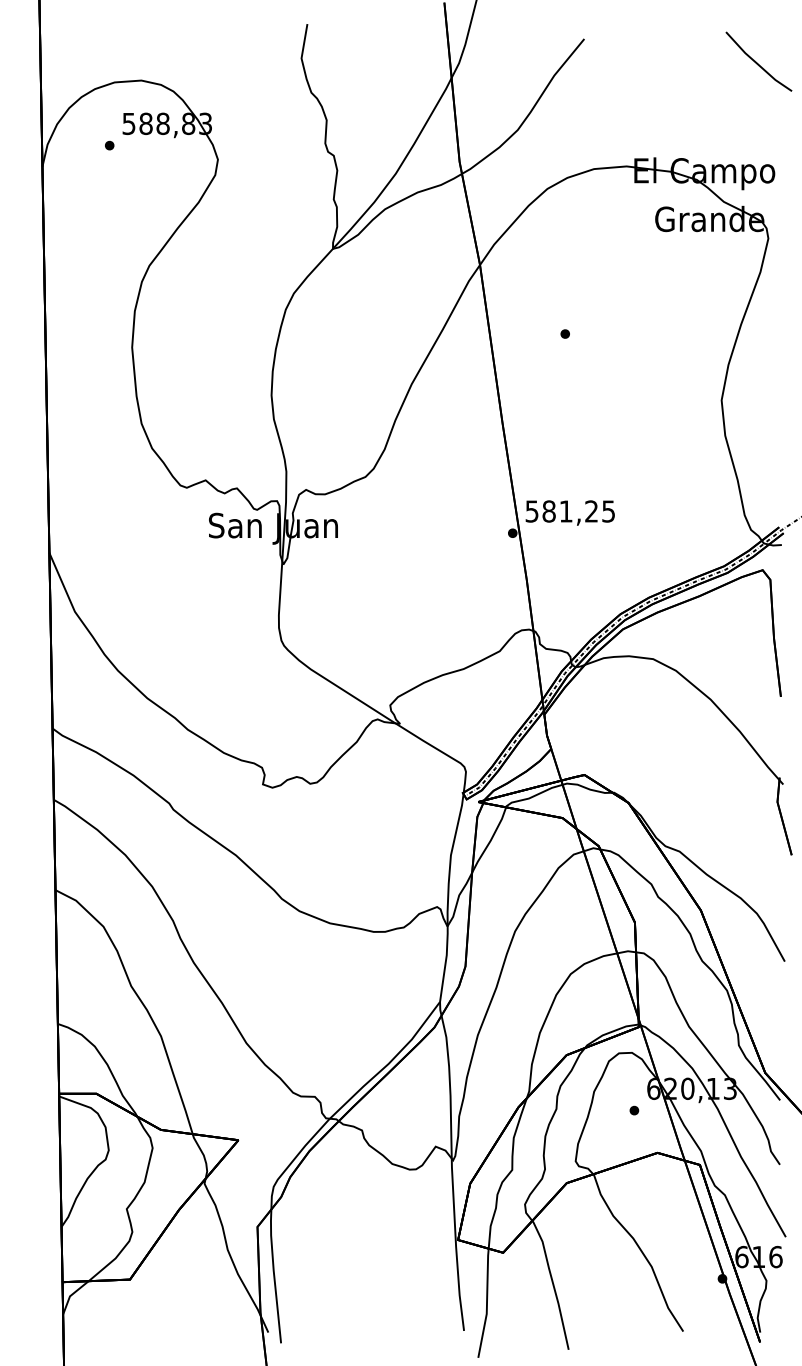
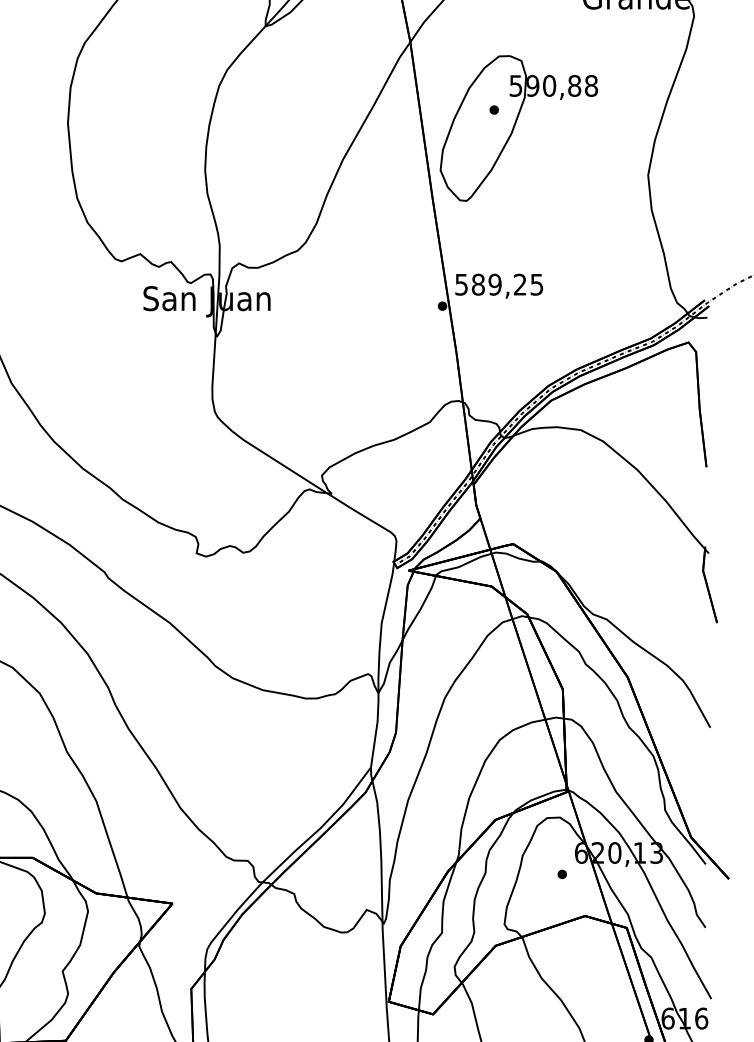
part: (589, 352) -> (518, 128), added
text: (565, 511) -> (494, 284), 581,25 -> 589,25

